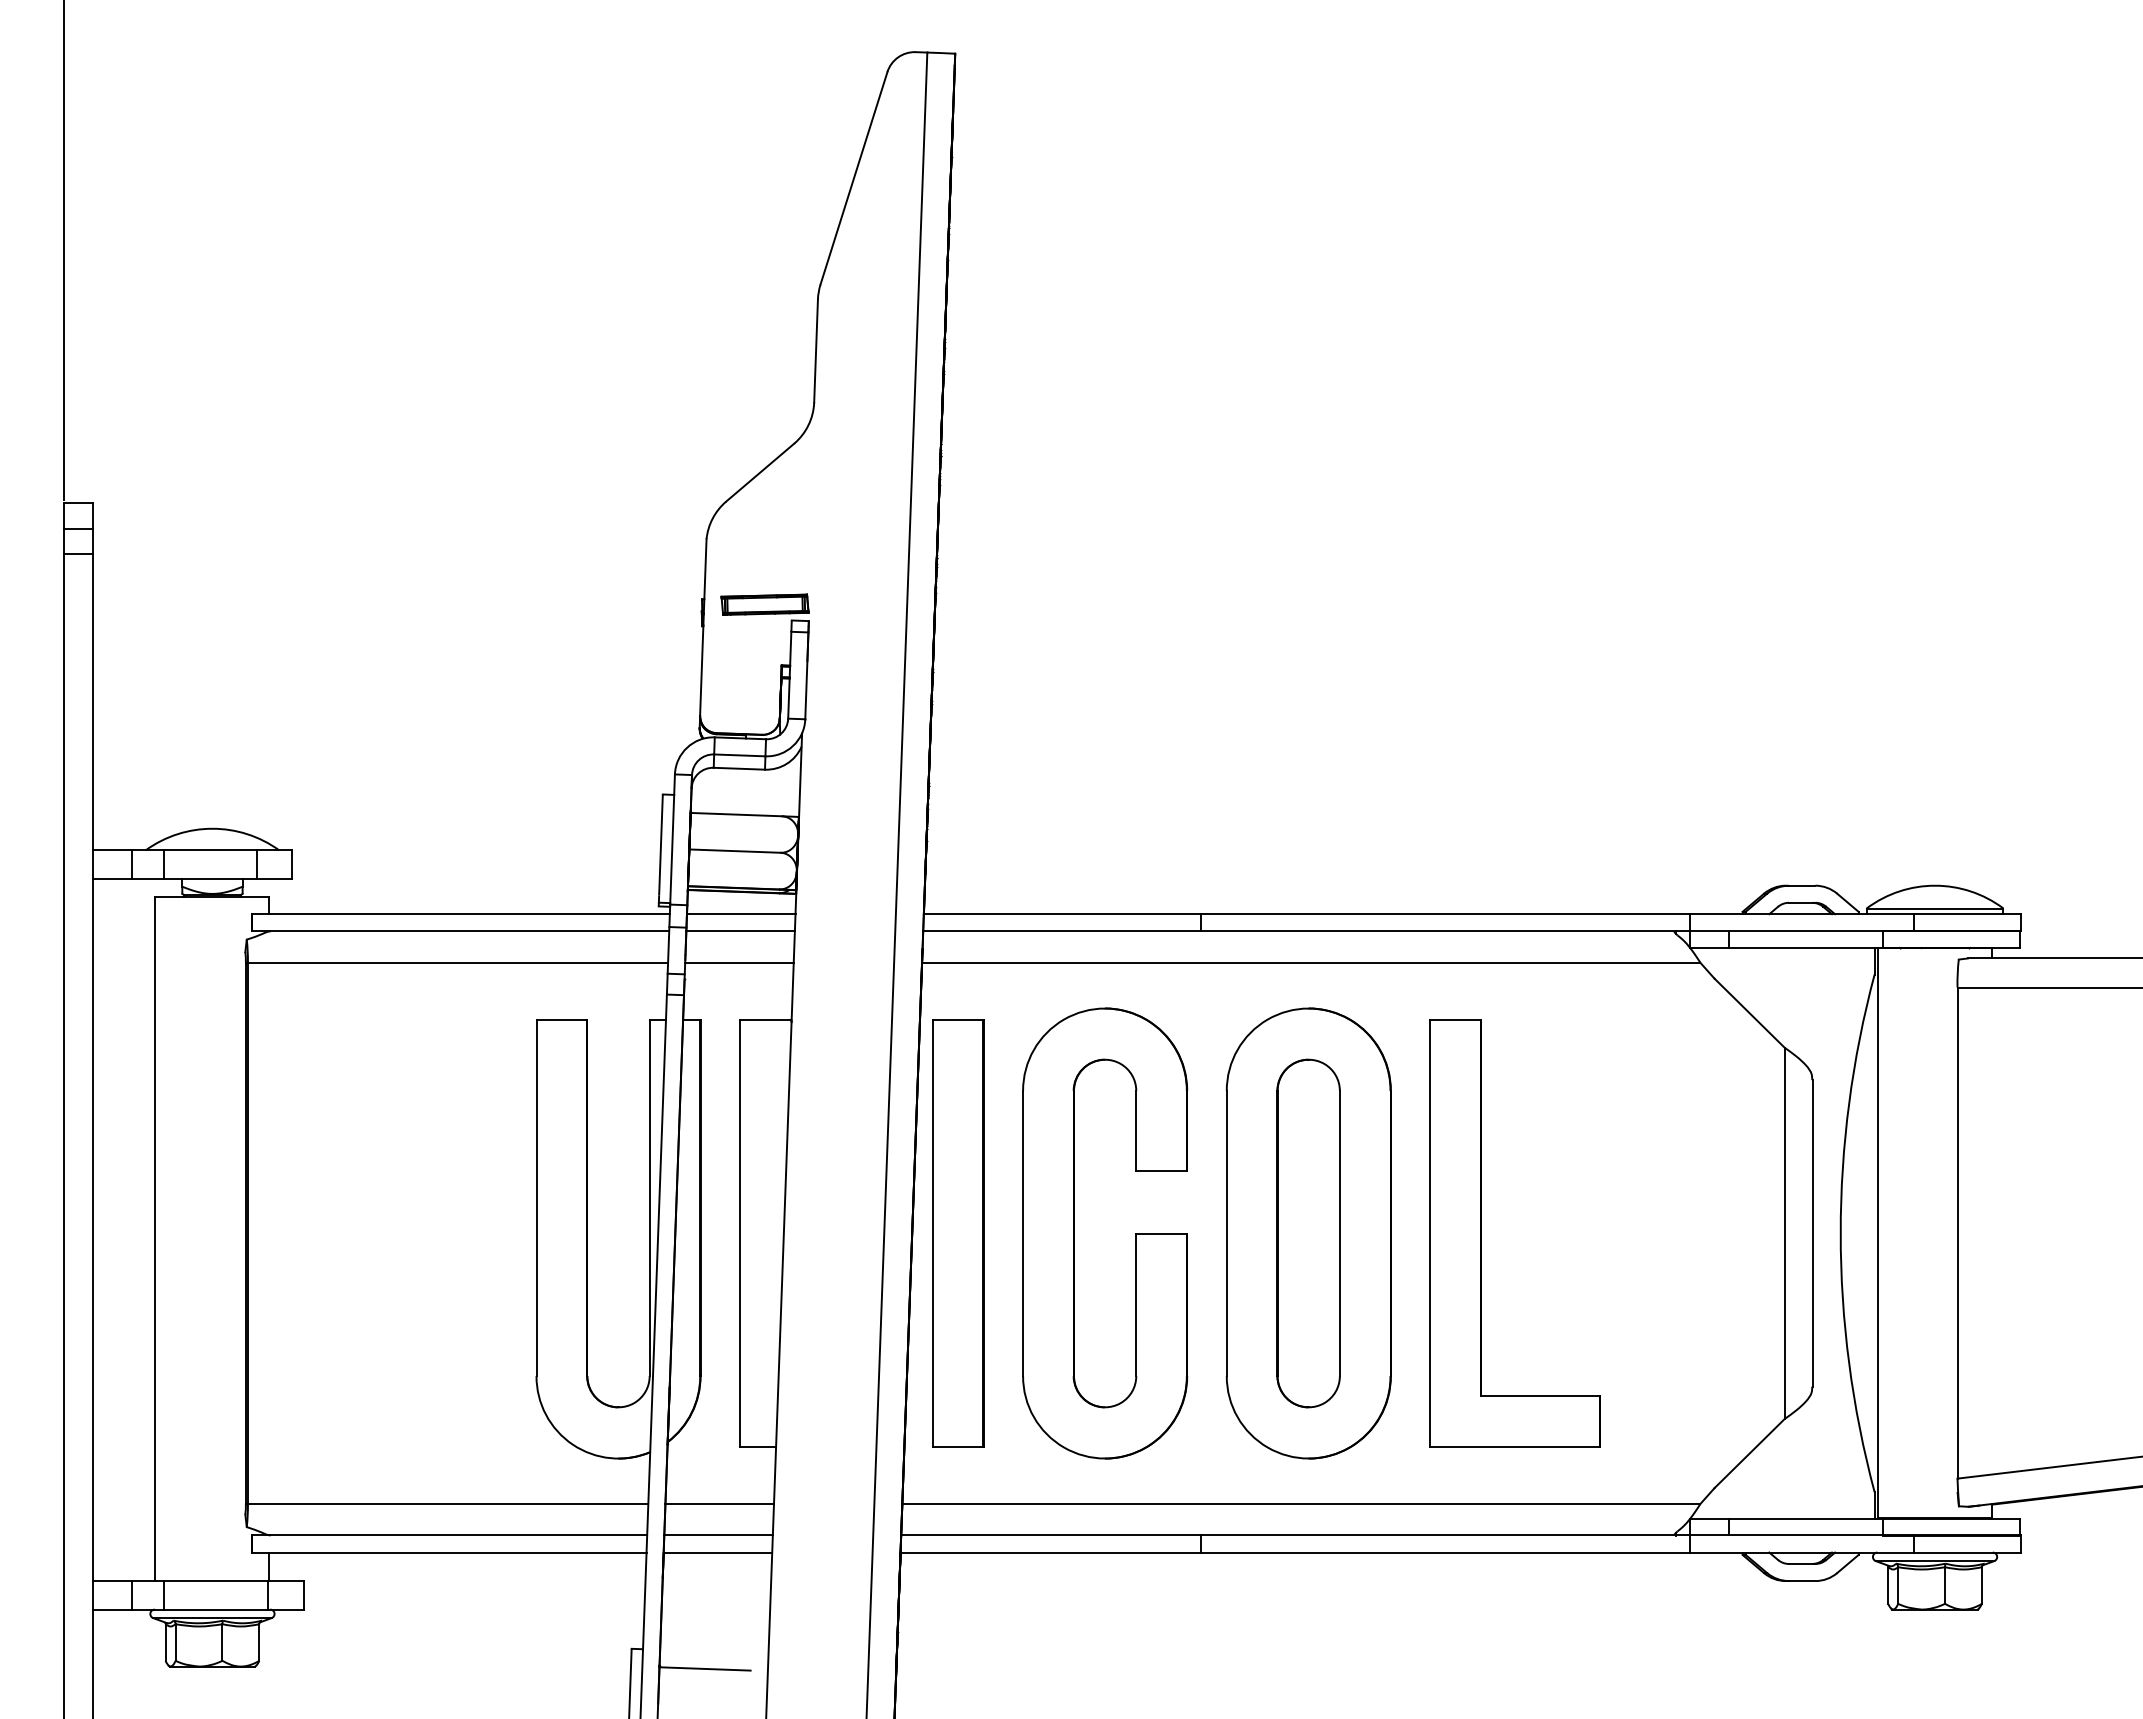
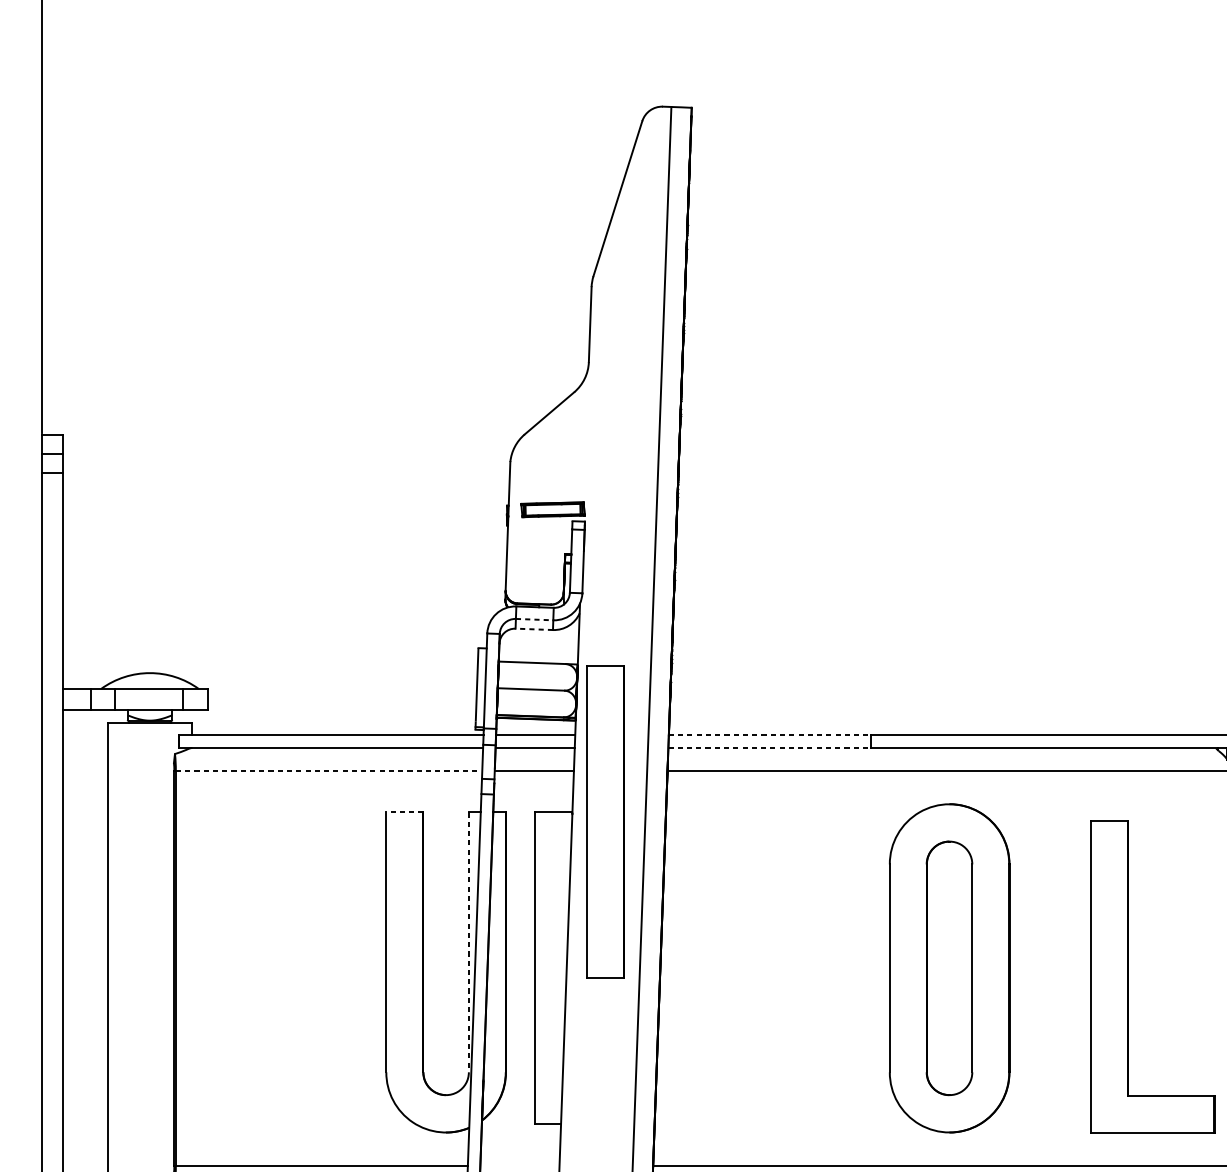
line: (739, 755) -> (534, 619), solid -> dashed
line: (739, 768) -> (534, 629), solid -> dashed
line: (1062, 914) -> (769, 735), solid -> dashed
line: (1062, 931) -> (769, 748), solid -> dashed
line: (458, 962) -> (329, 770), solid -> dashed
line: (561, 1019) -> (404, 812), solid -> dashed
line: (649, 1198) -> (468, 942), solid -> dashed
part: (958, 1233) -> (605, 821), moved
part: (1135, 1233) -> (823, 968), removed
part: (1481, 1233) -> (1128, 977), moved
line: (719, 1503) -> (519, 1165), removed

